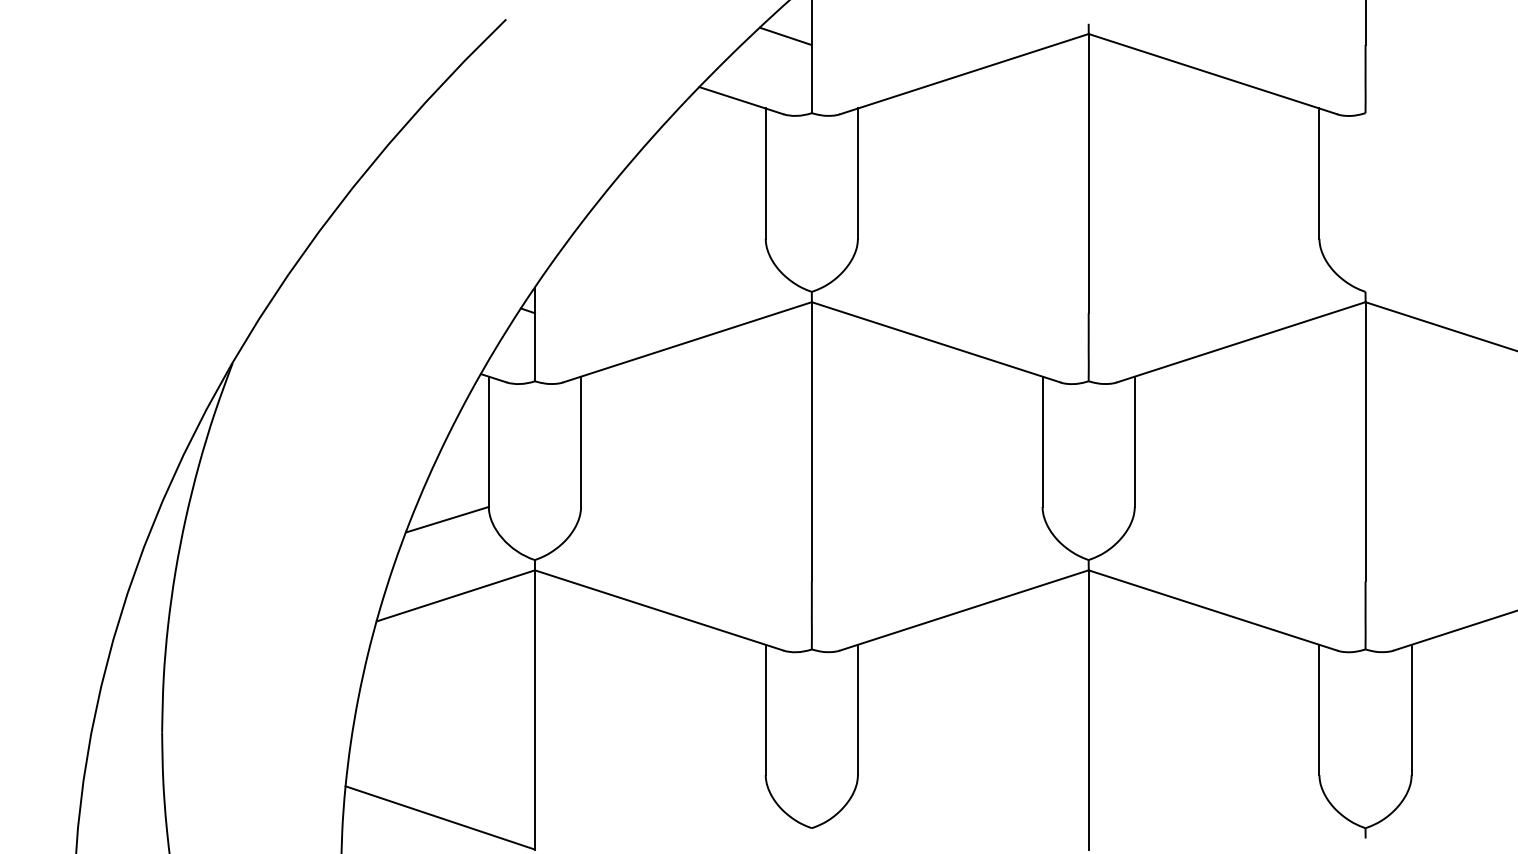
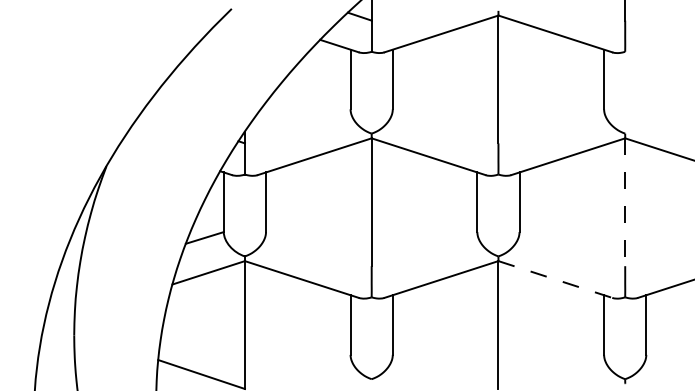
line: (1366, 442) -> (625, 202), solid -> dashed
line: (1213, 610) -> (555, 279), solid -> dashed

